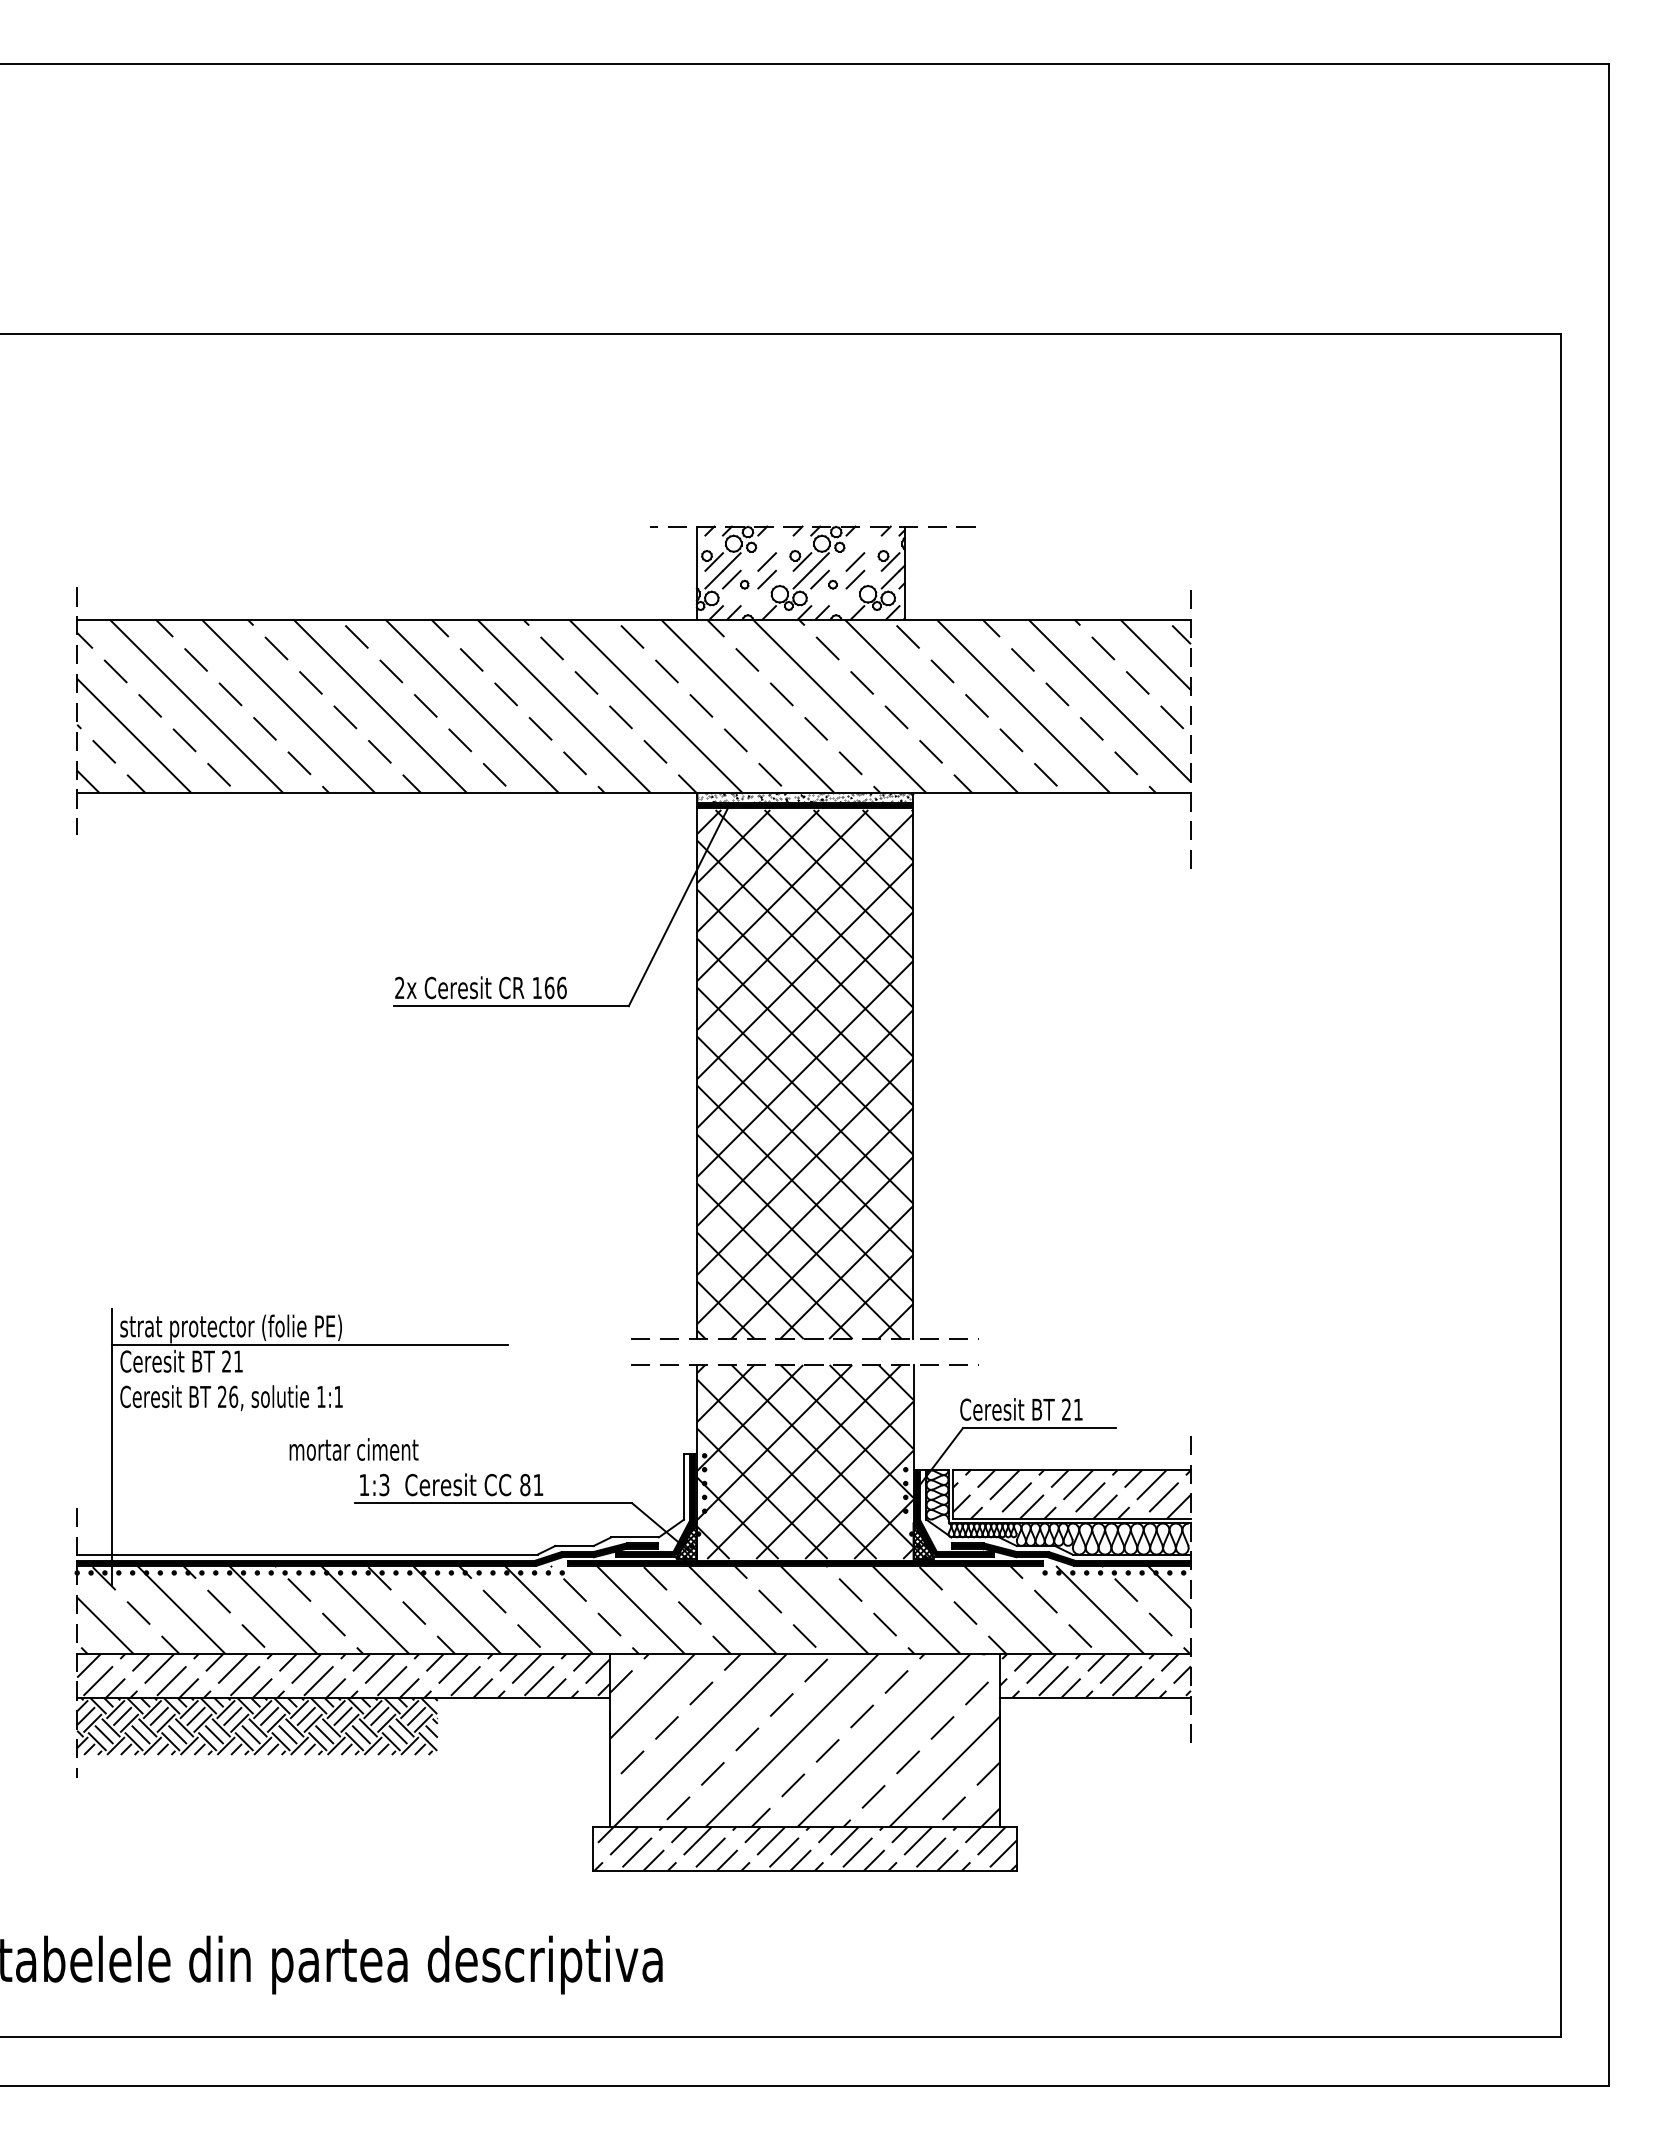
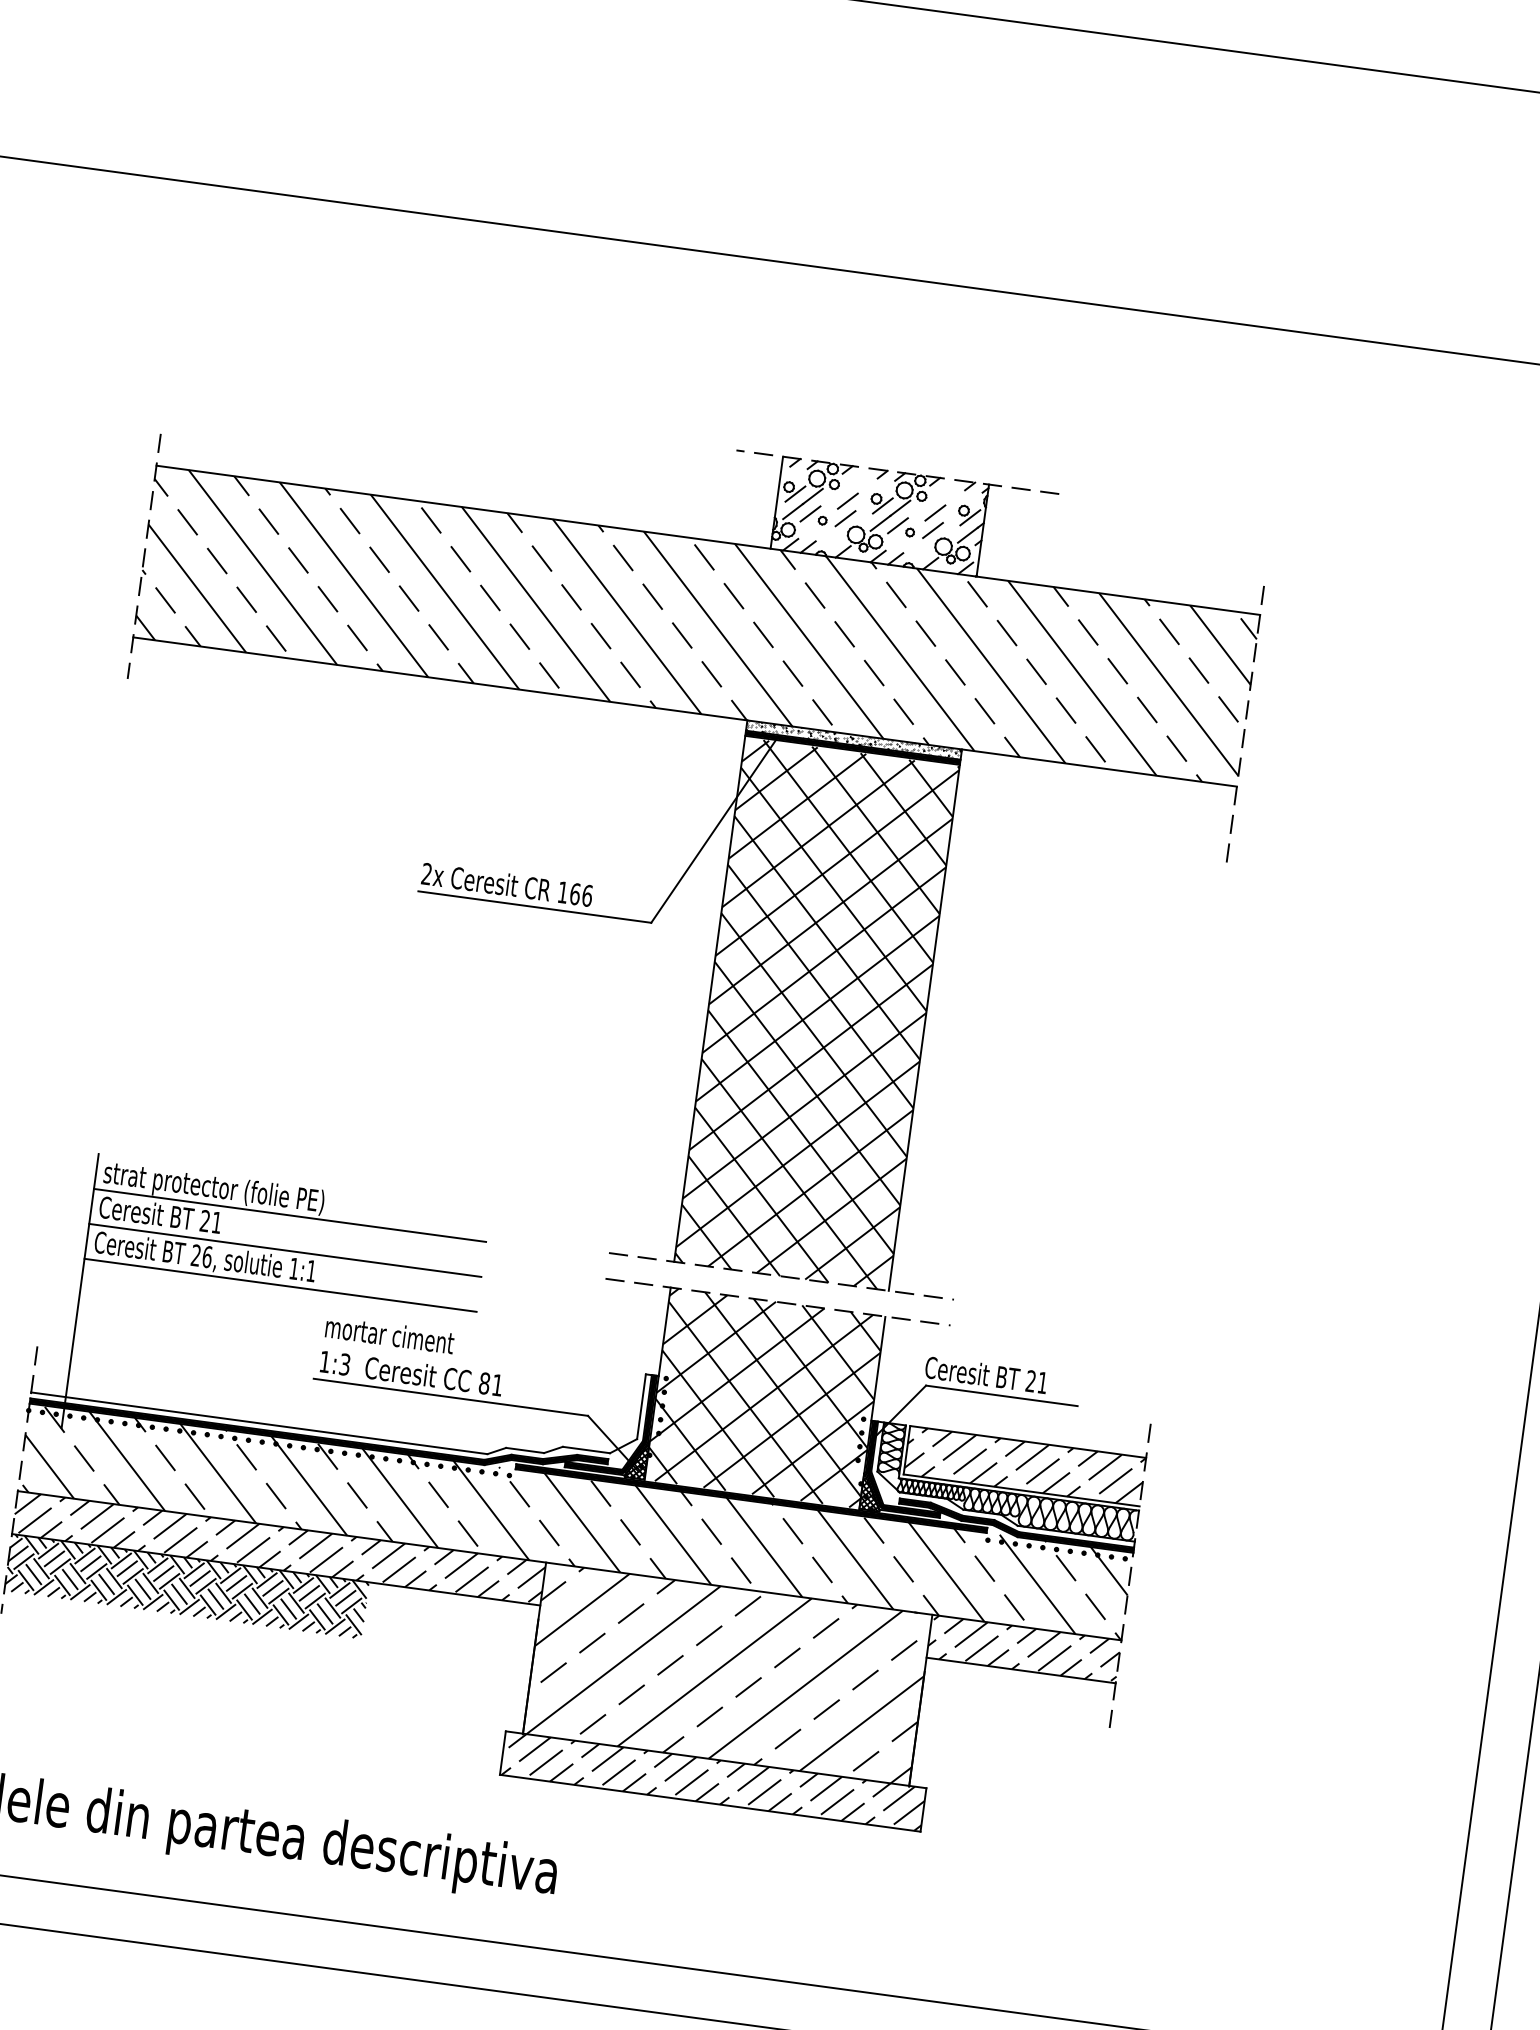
line: (309, 1379) -> (284, 1249), added
line: (309, 1415) -> (280, 1285), added
text: (353, 1449) -> (389, 1334), moved

